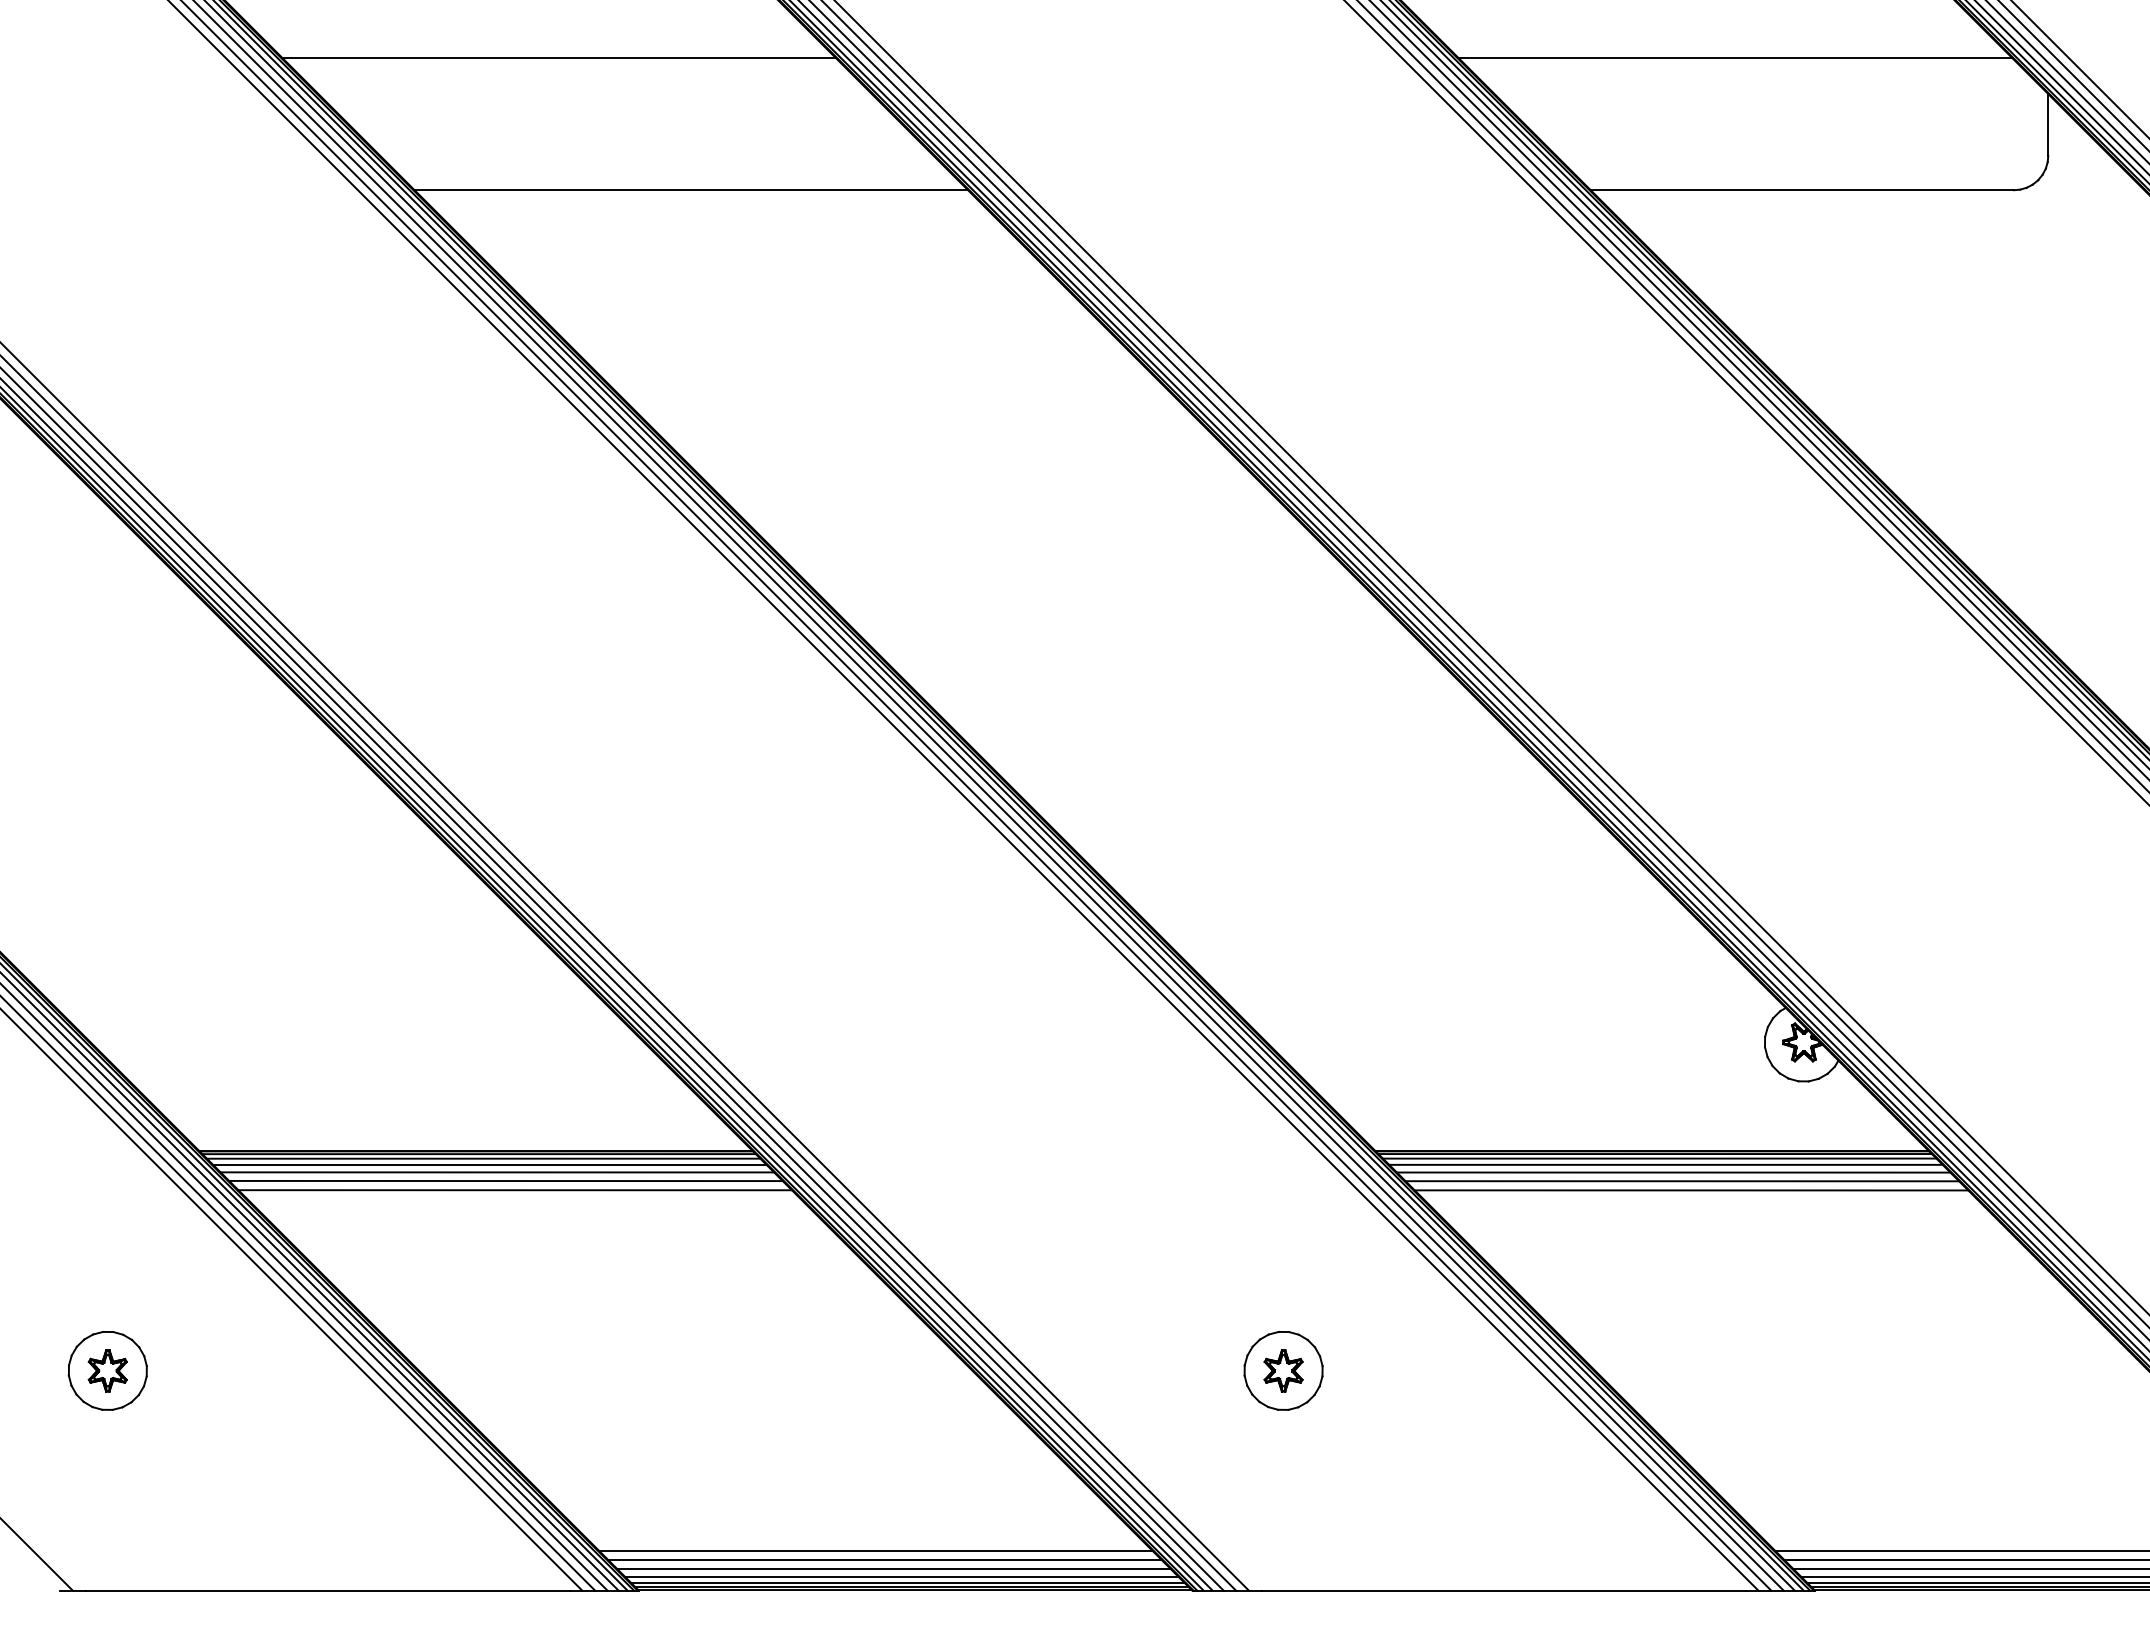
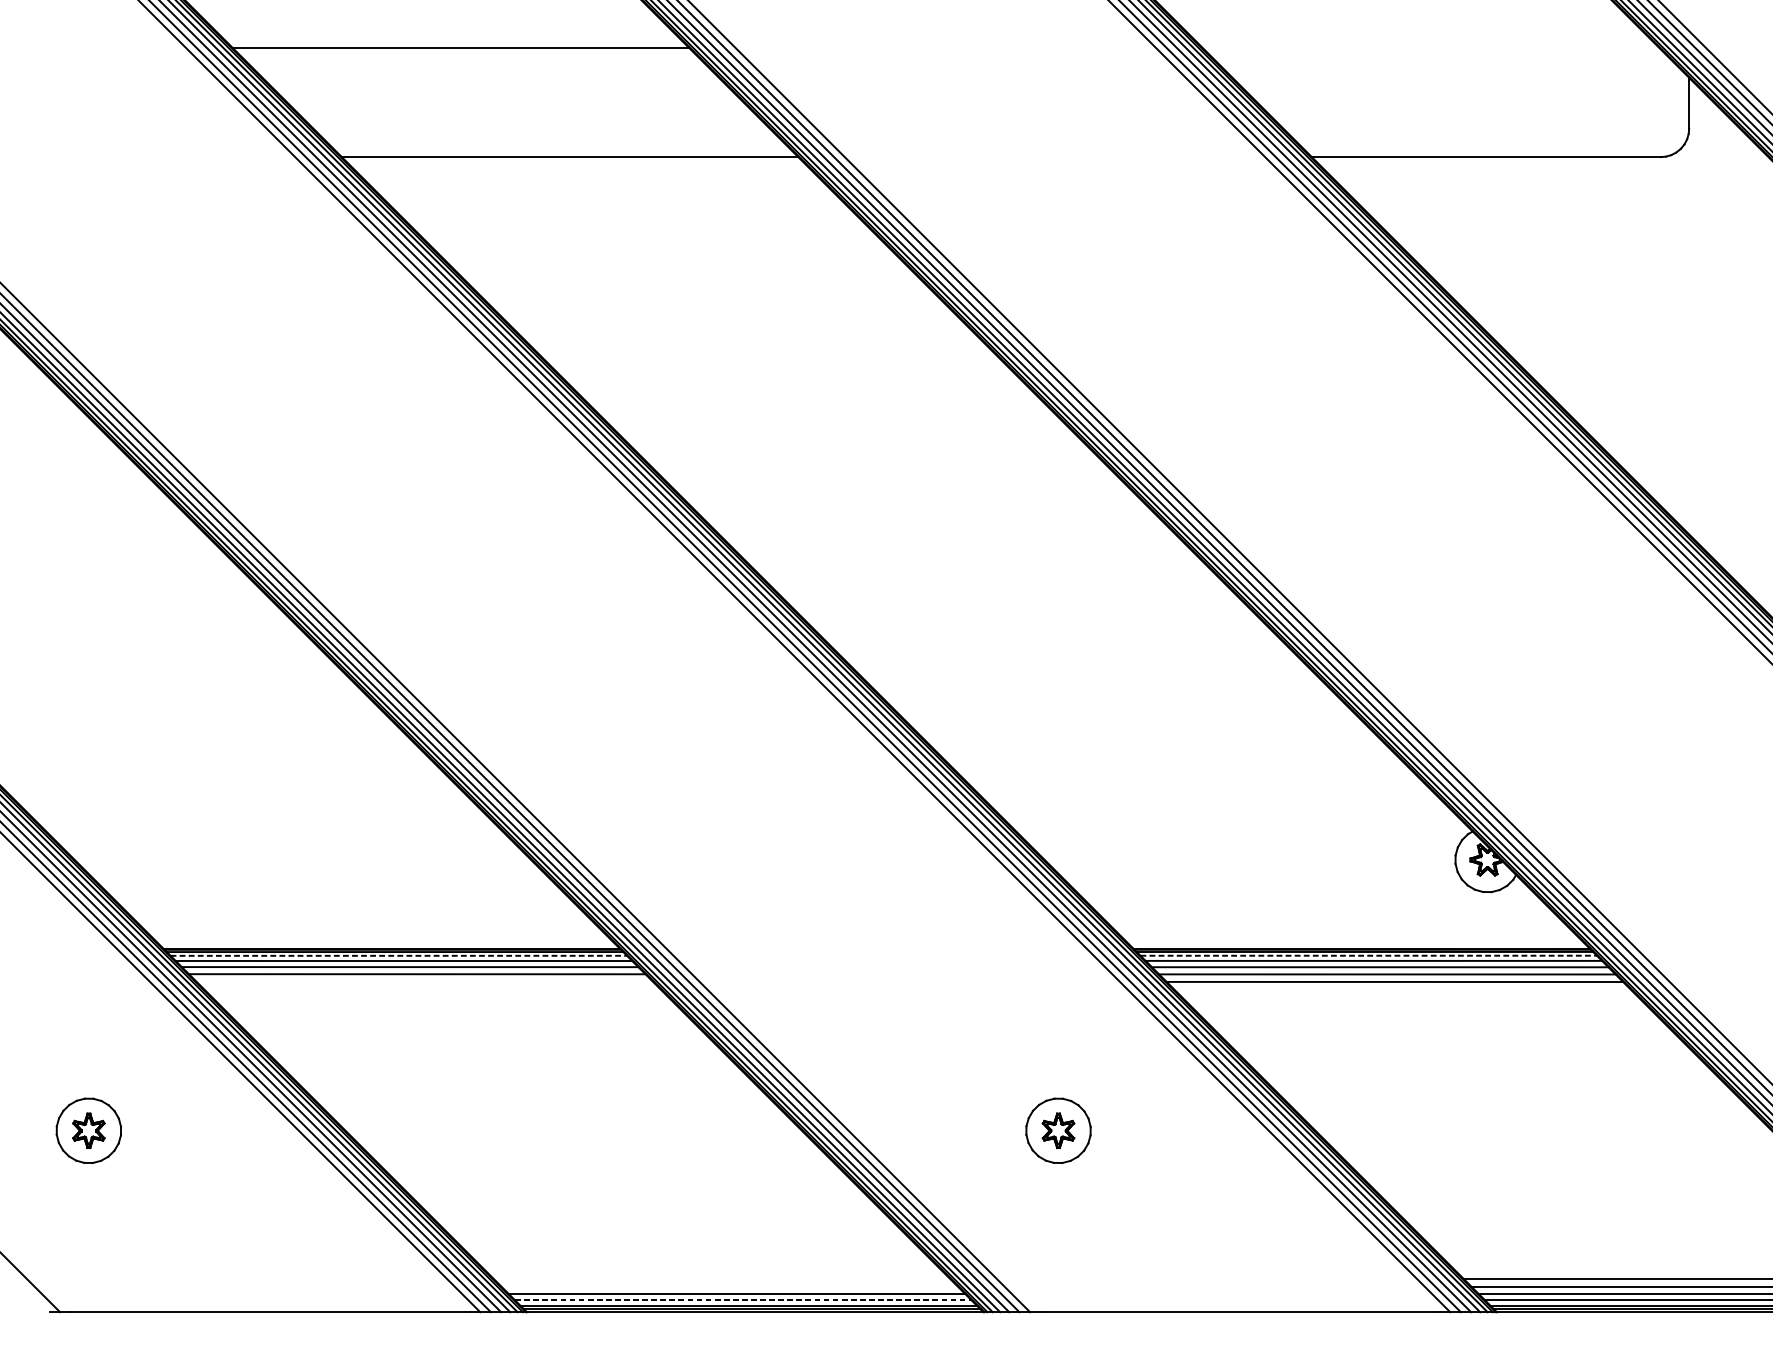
line: (1735, 58) -> (1431, 48), removed
line: (483, 1158) -> (398, 955), solid -> dashed
line: (1659, 1158) -> (1368, 955), solid -> dashed
line: (514, 1190) -> (424, 982), removed
line: (875, 1550) -> (721, 1278), removed
line: (884, 1559) -> (729, 1286), removed
line: (901, 1576) -> (743, 1300), solid -> dashed

